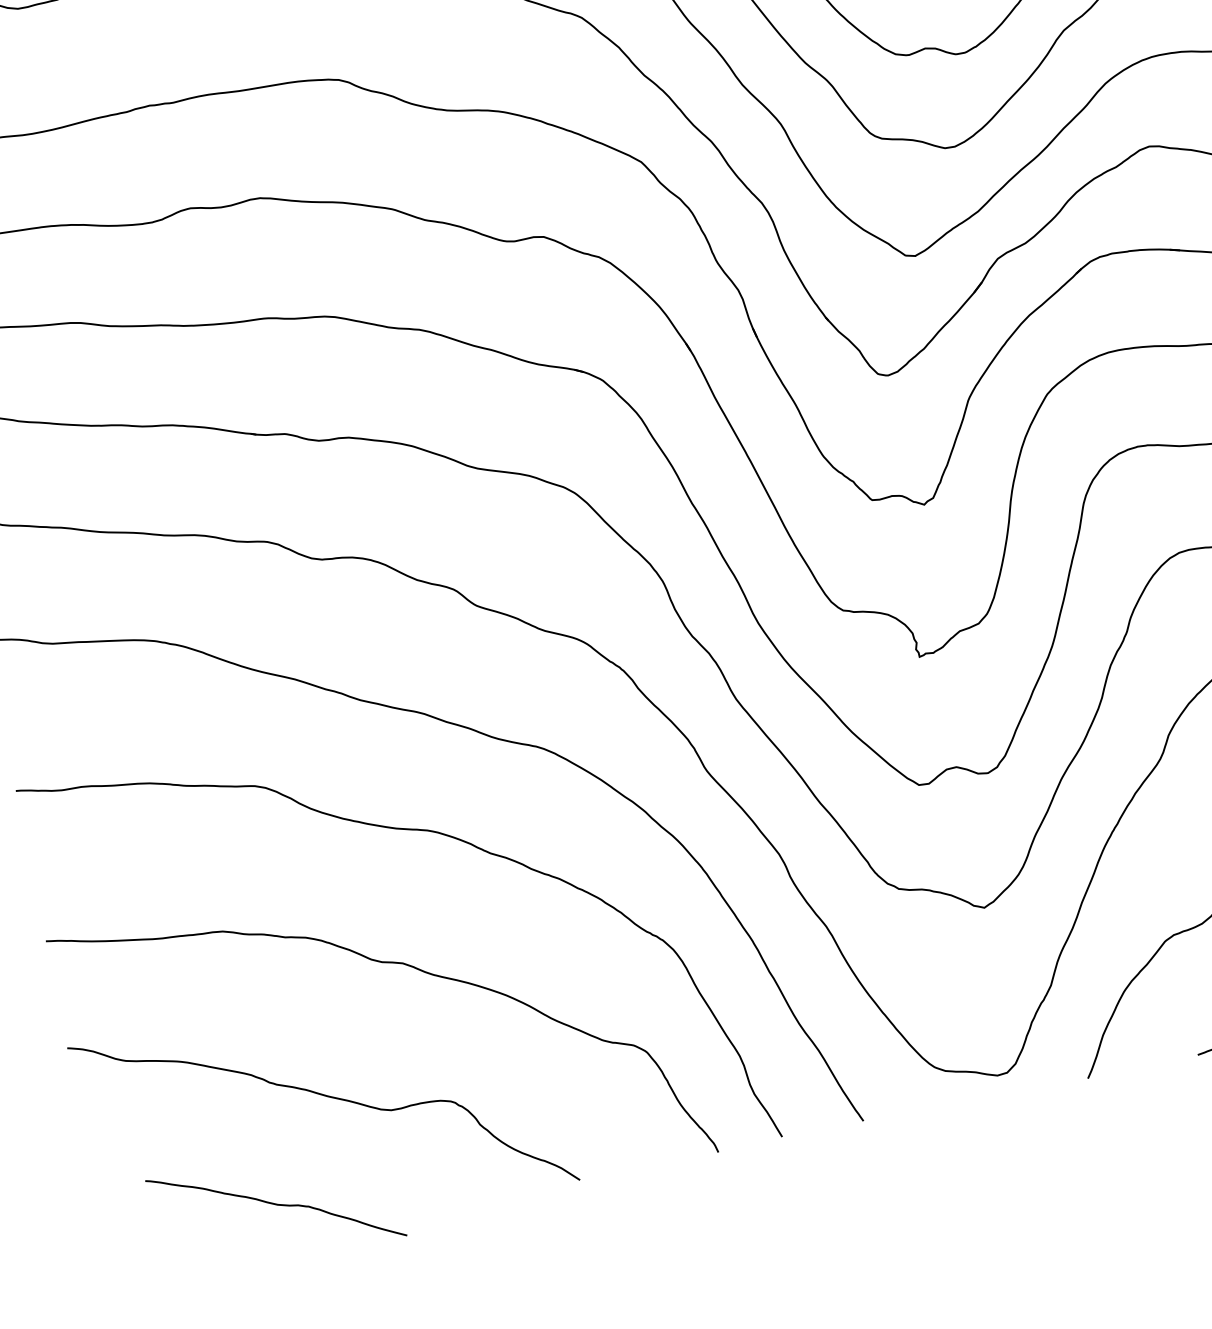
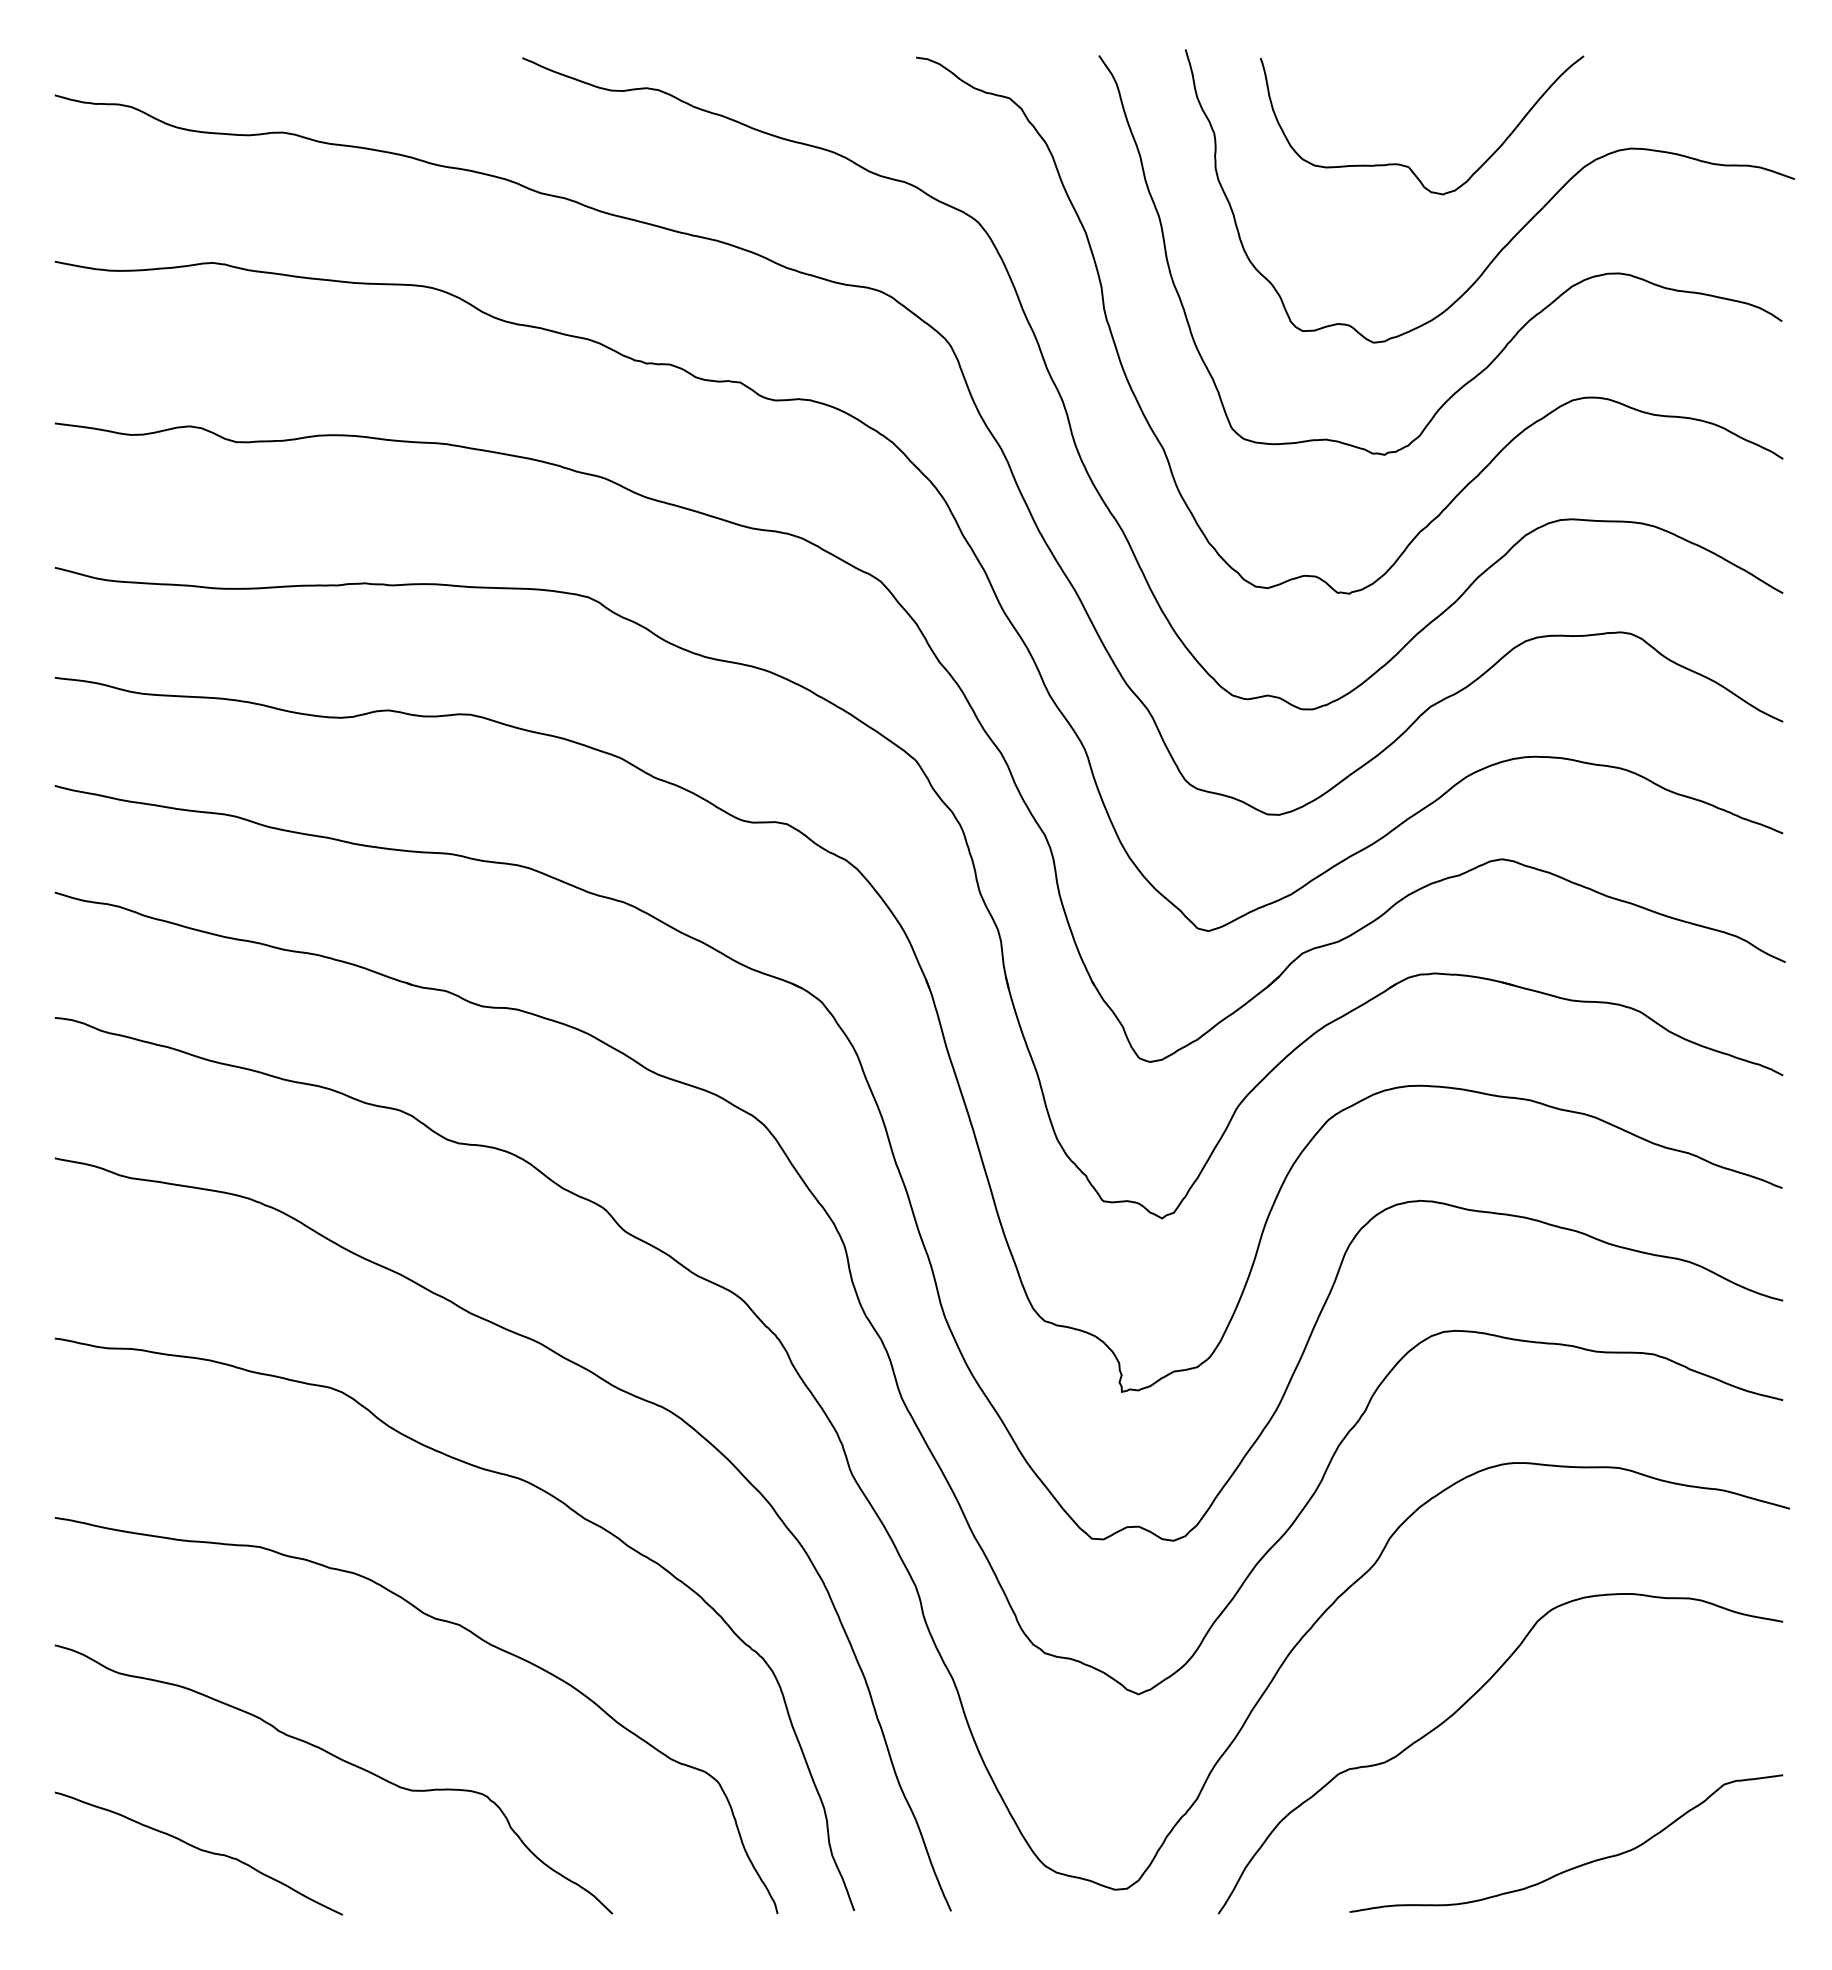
curve: (276, 1205) -> (199, 1850), moved

